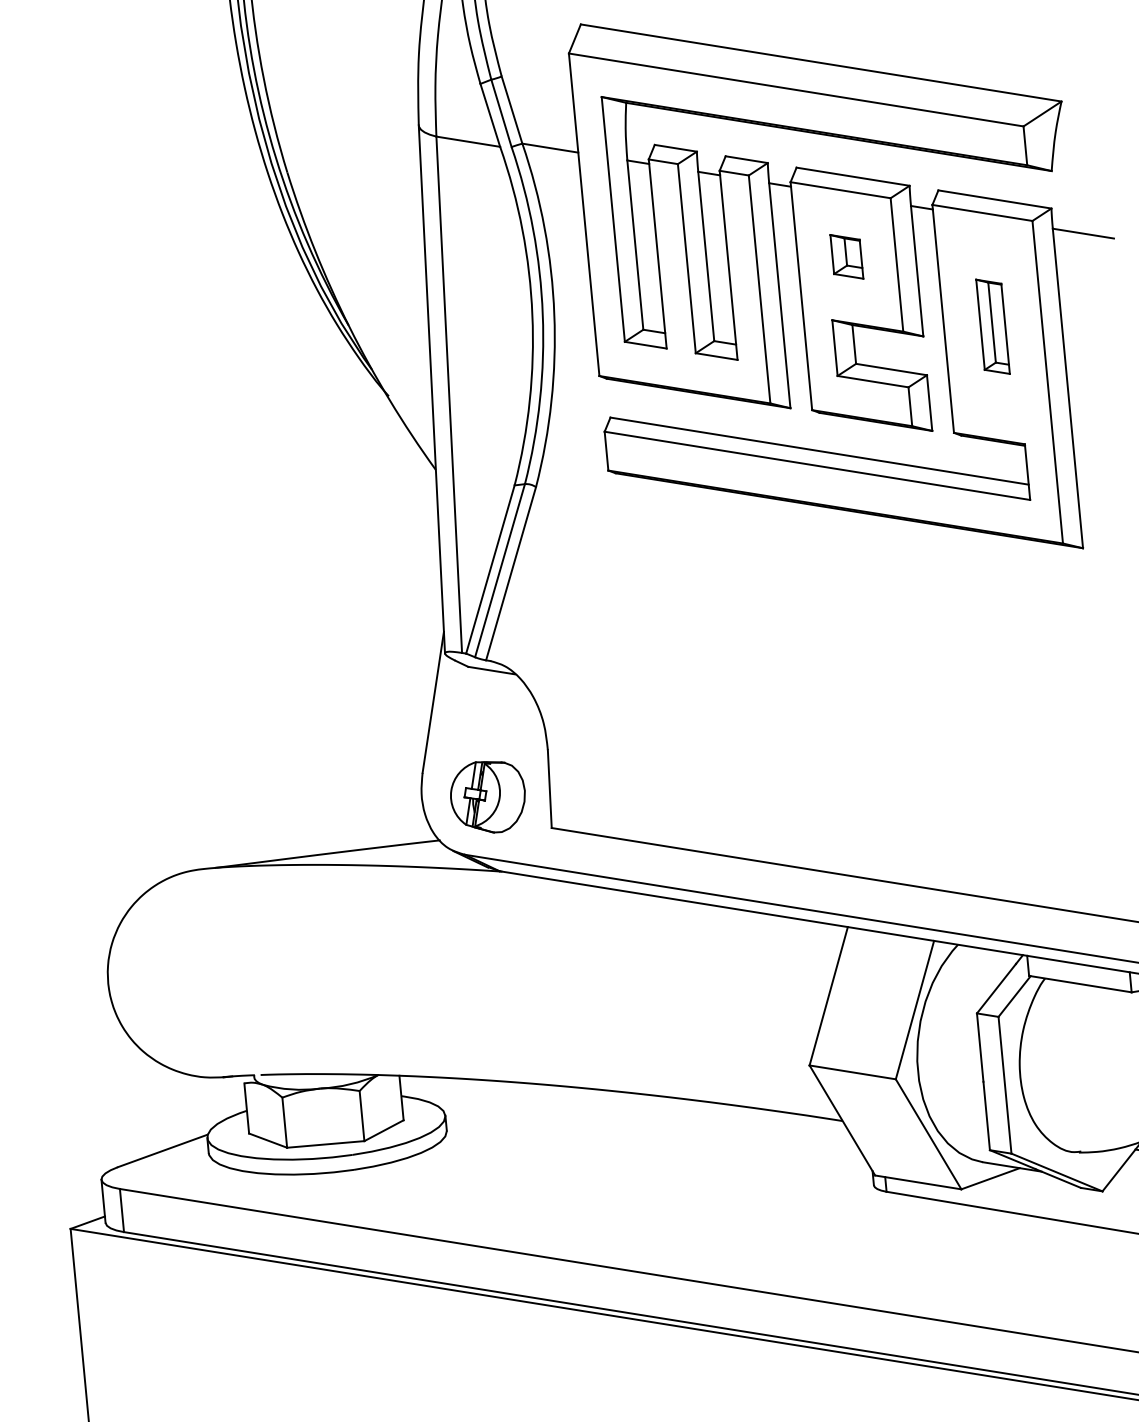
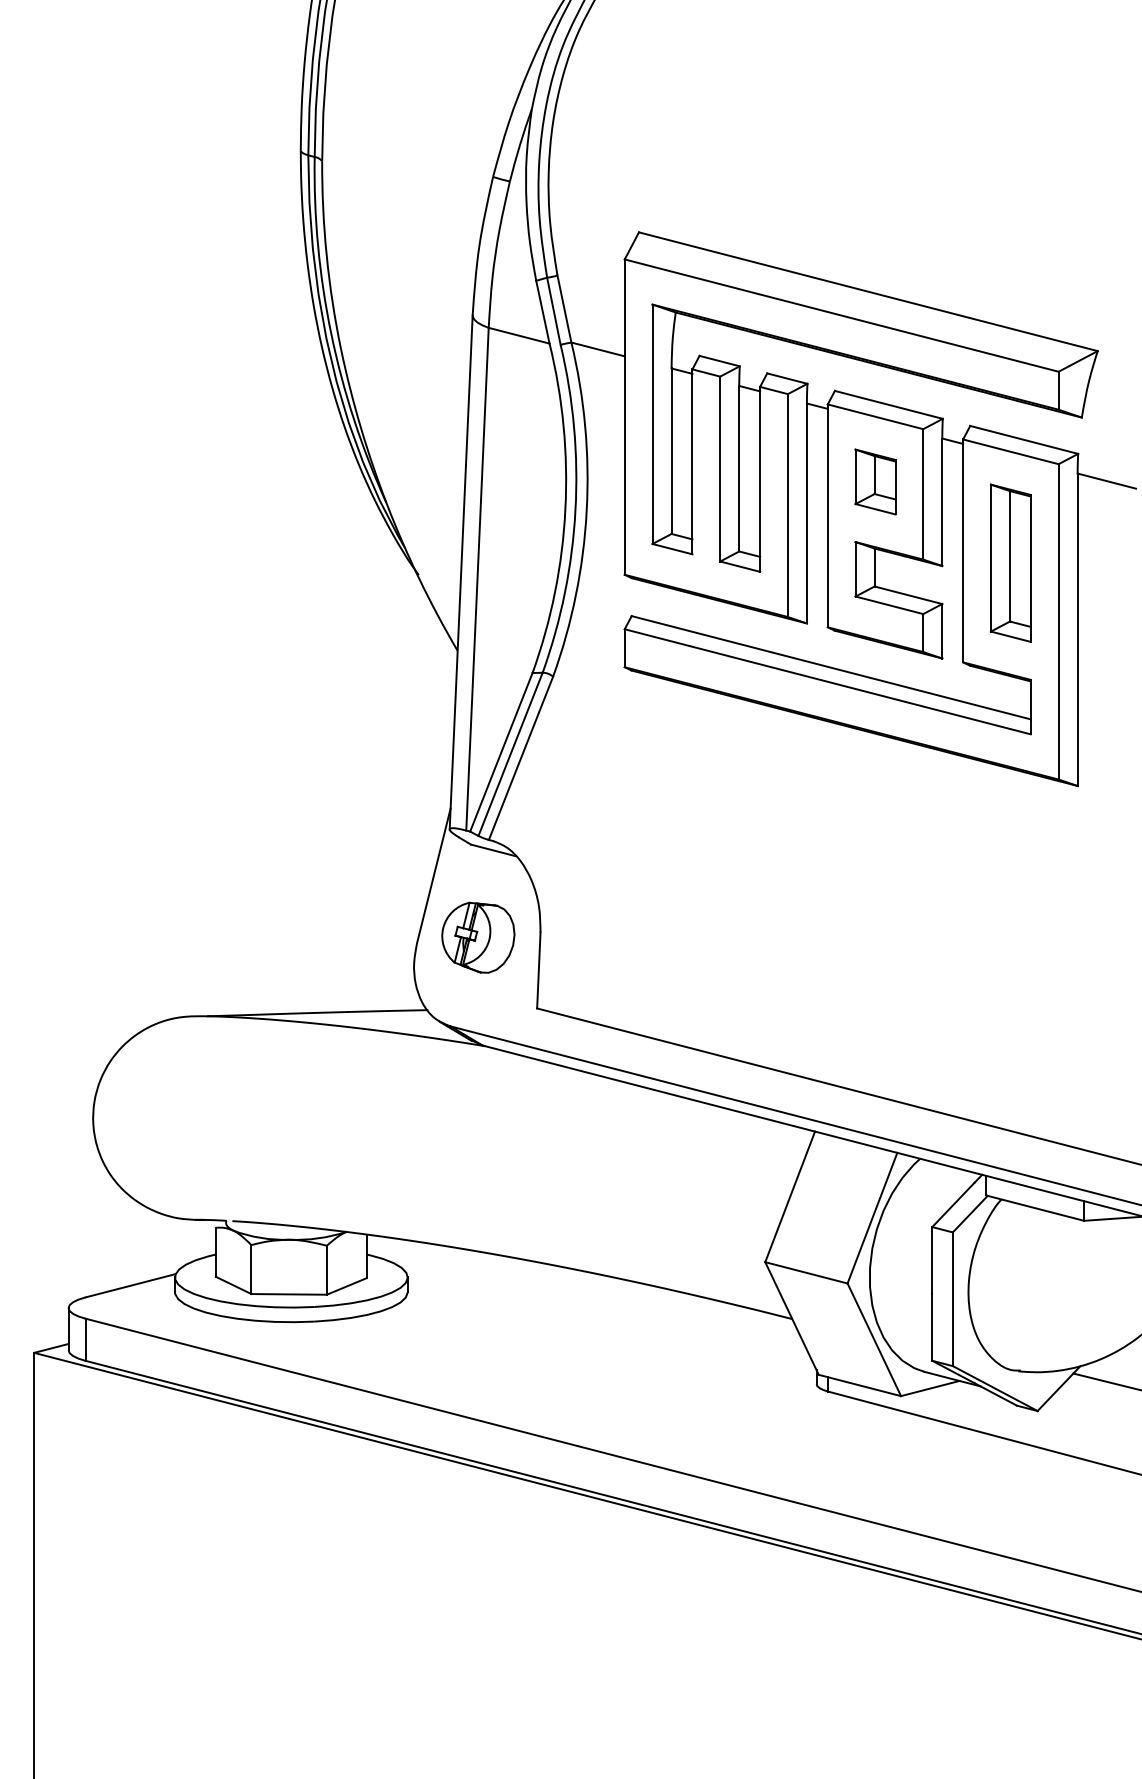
part: (846, 256) -> (875, 481), size x1.43
part: (992, 326) -> (1010, 562), size x1.67
part: (488, 796) -> (478, 937), moved

